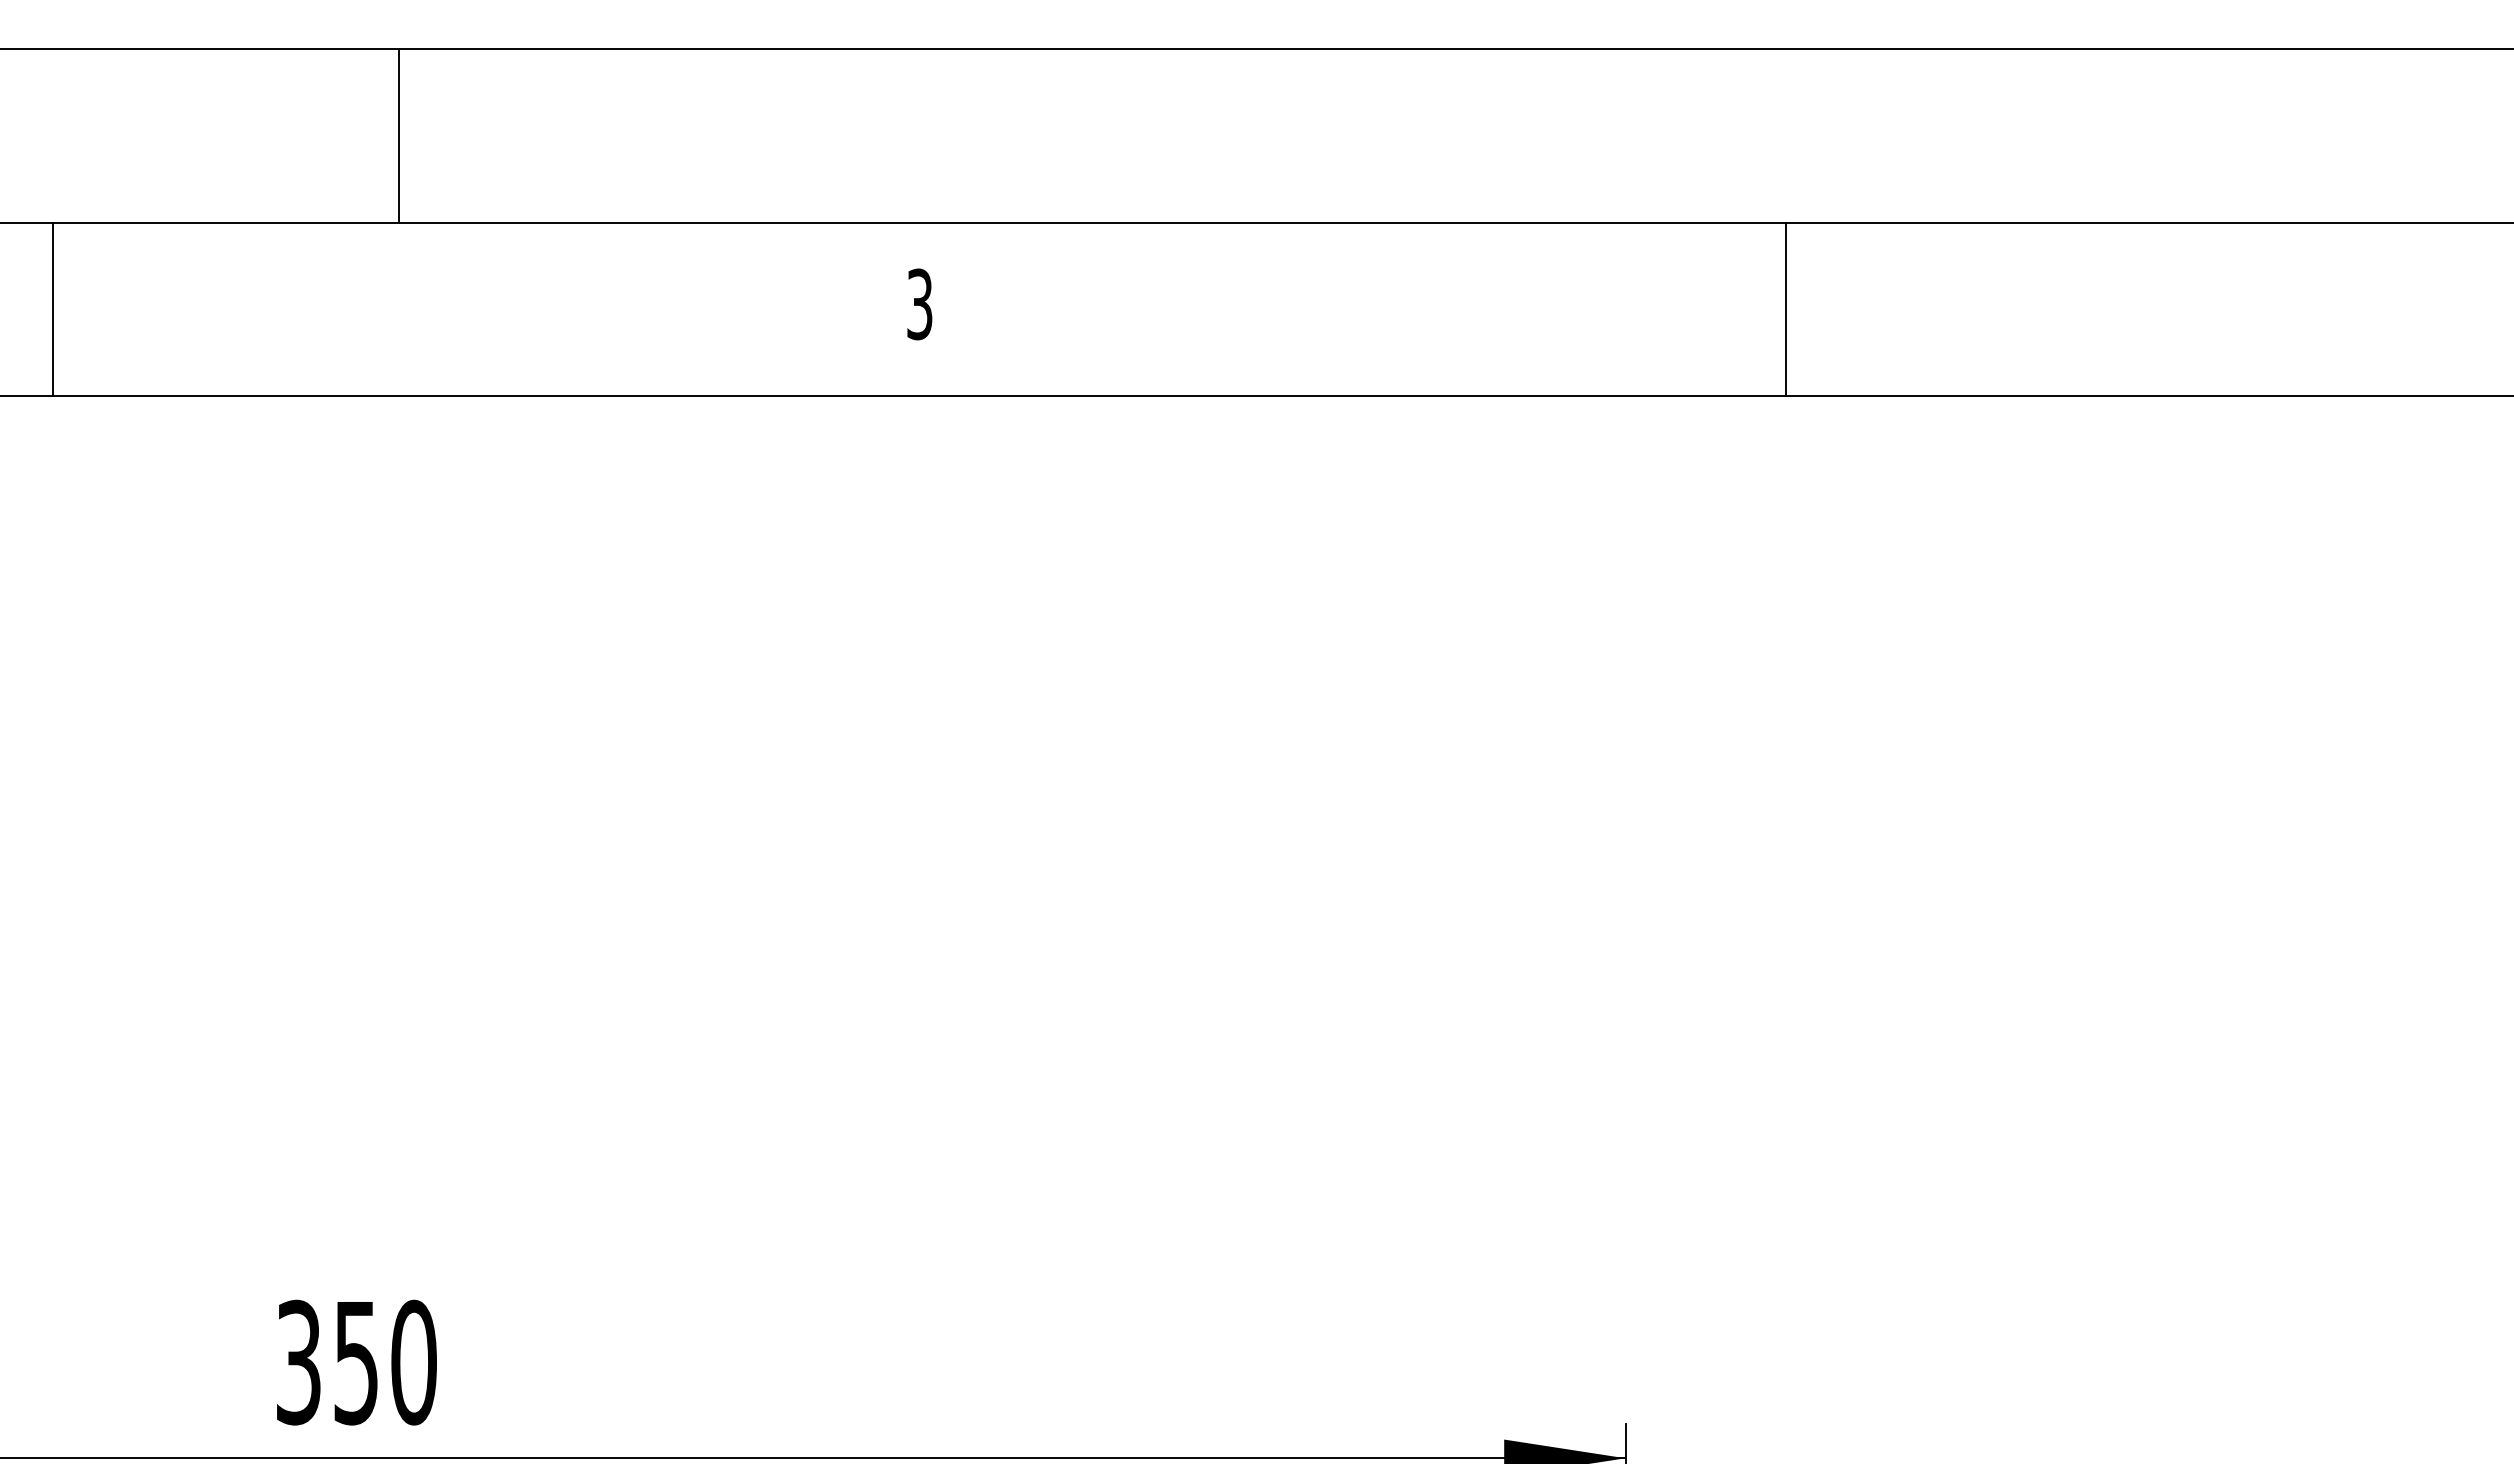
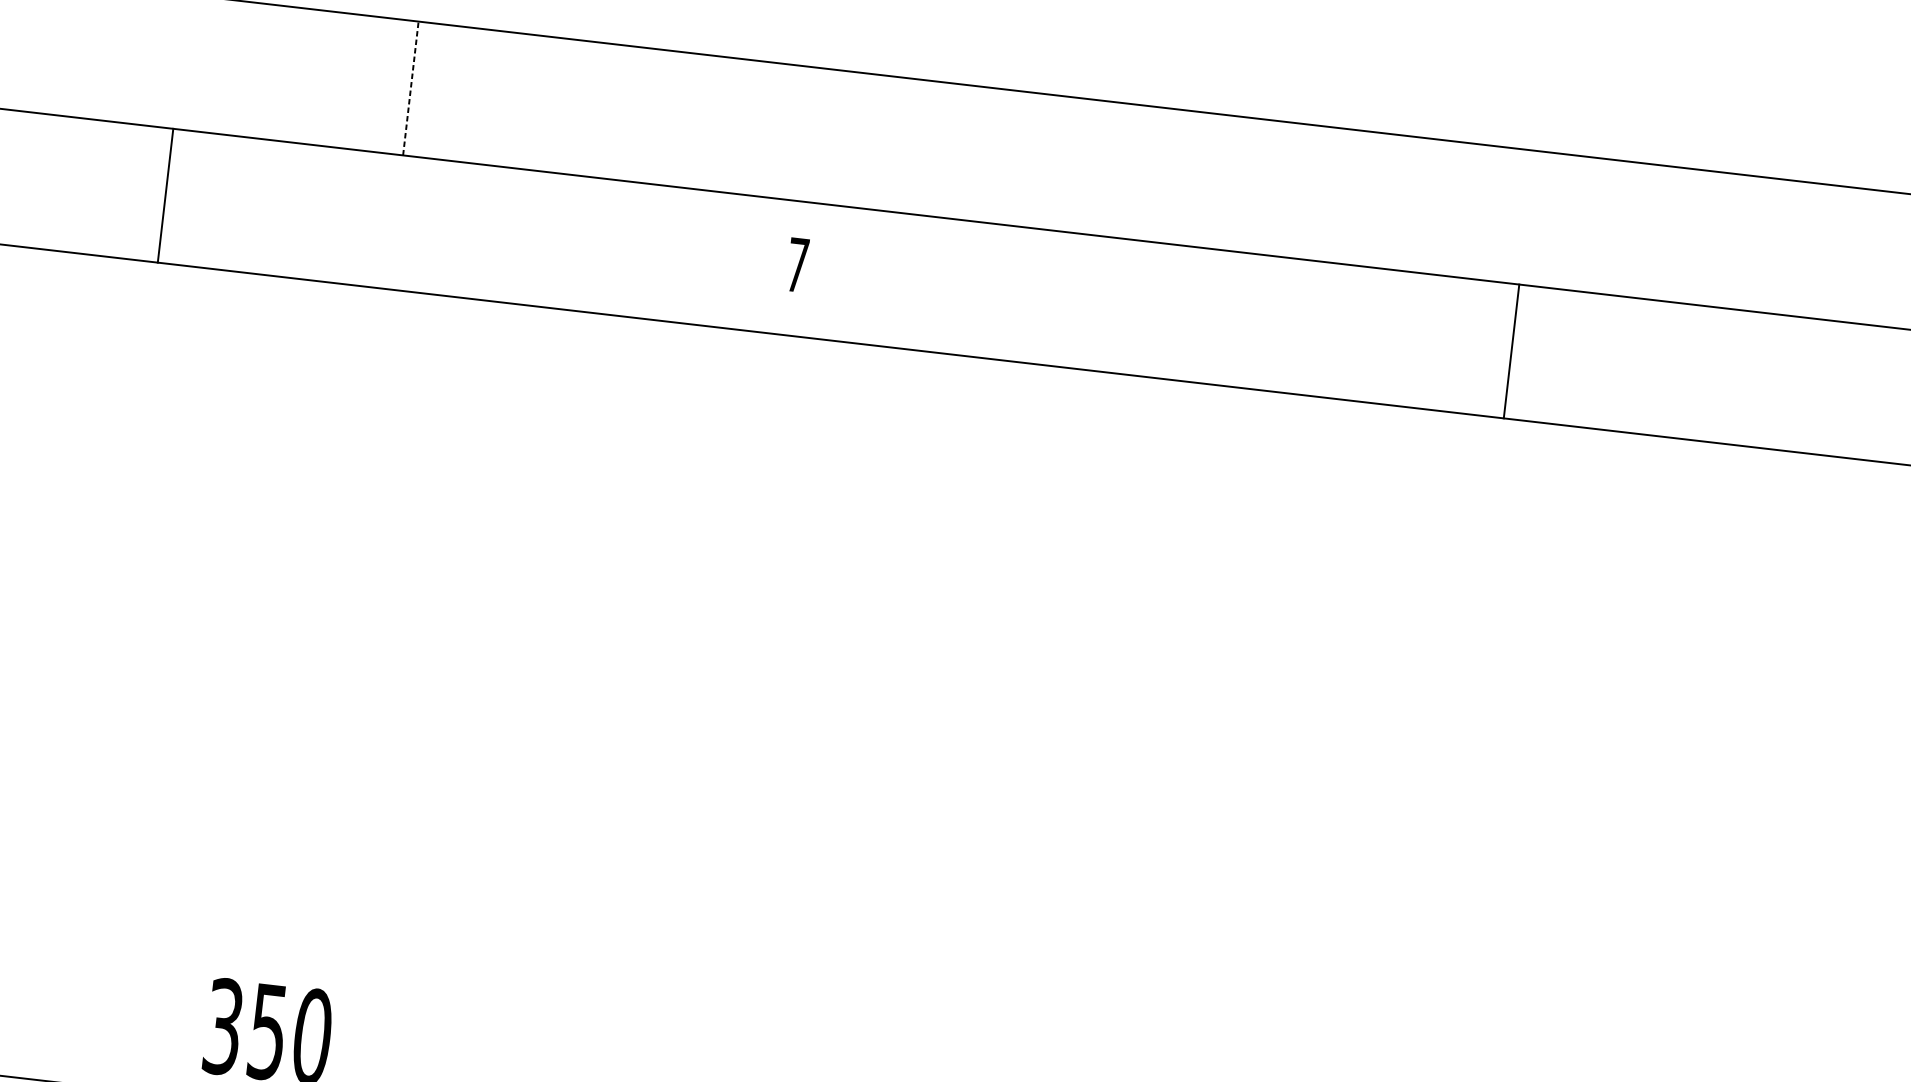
line: (399, 135) -> (410, 88), solid -> dashed
text: (919, 304) -> (797, 265), 3 -> 7
line: (52, 308) -> (165, 195), moved
line: (1785, 308) -> (1511, 350), moved

